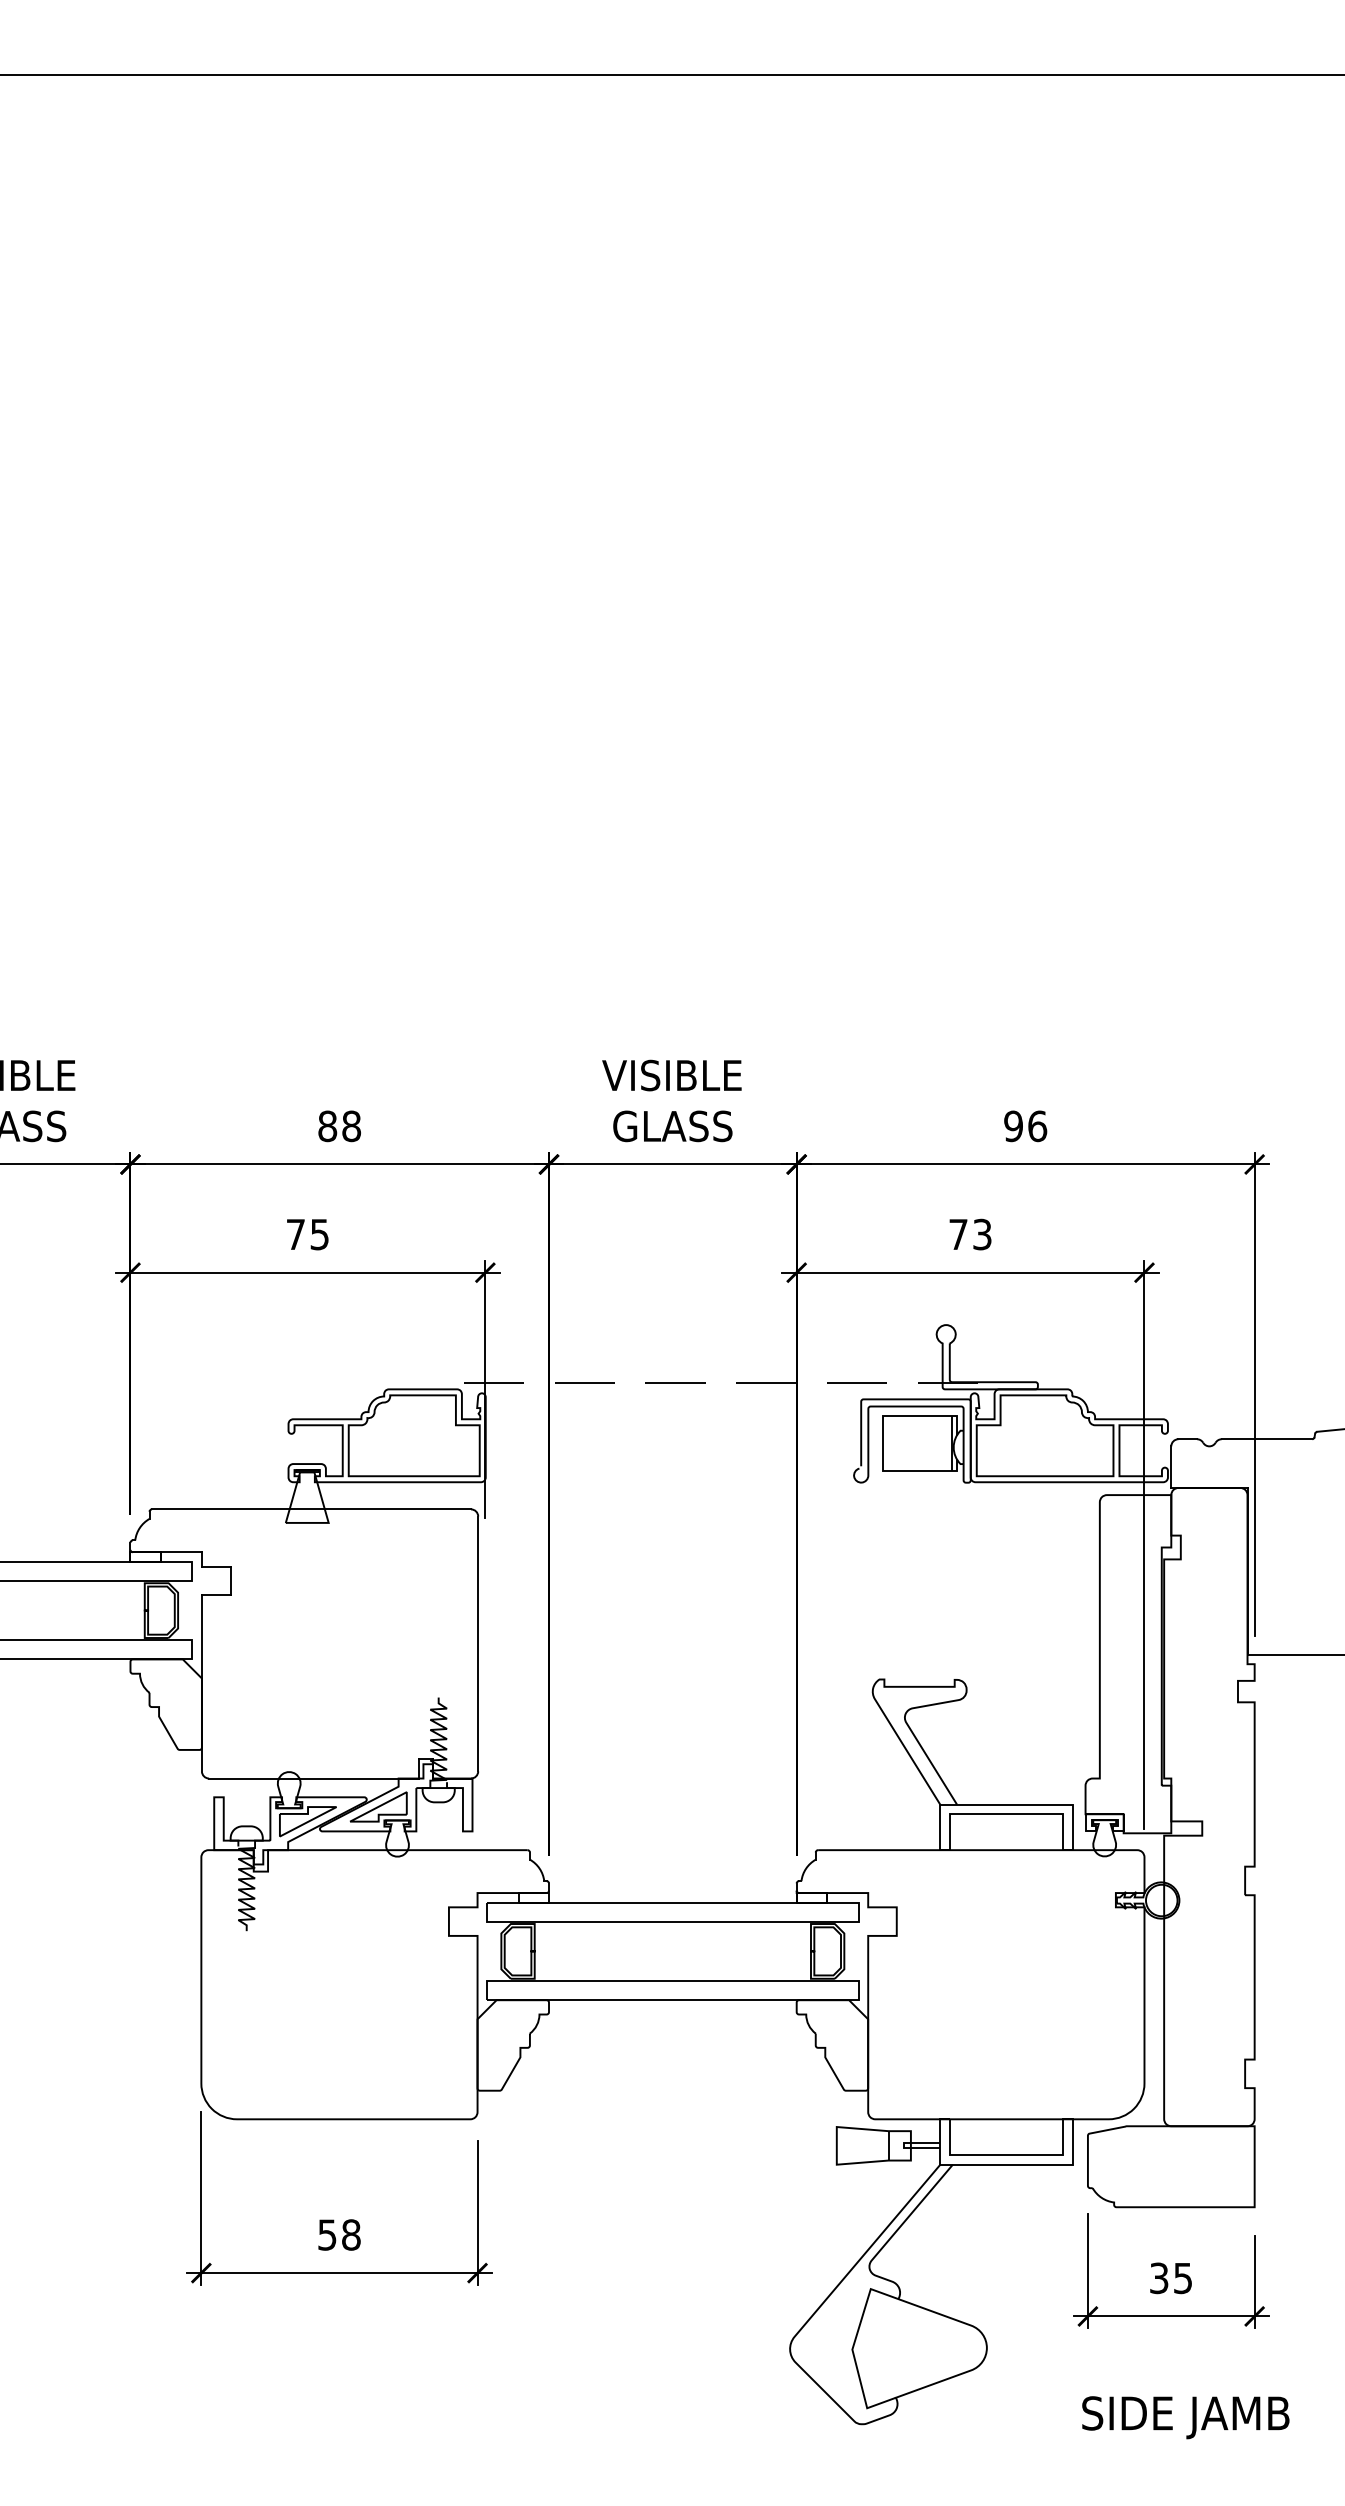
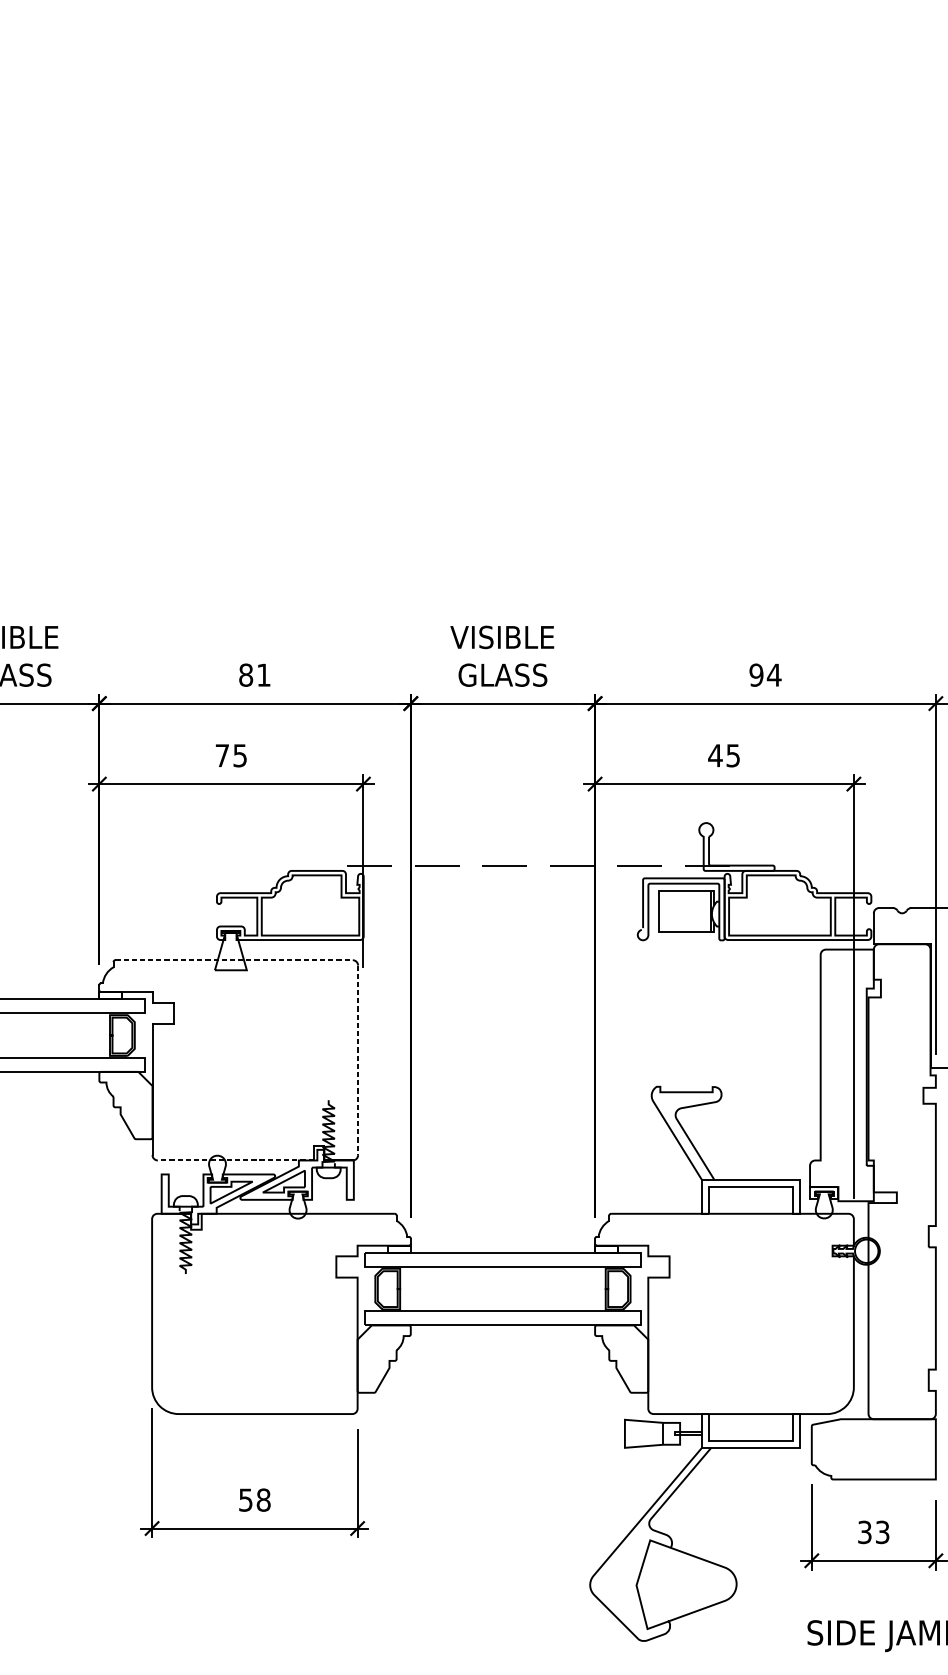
text: (351, 1126) -> (263, 675), 88 -> 81
text: (1037, 1126) -> (774, 675), 96 -> 94
text: (969, 1233) -> (723, 754), 73 -> 45
line: (311, 1509) -> (234, 960), solid -> dashed
line: (478, 1644) -> (358, 1060), solid -> dashed
line: (313, 1778) -> (235, 1160), solid -> dashed
text: (1183, 2277) -> (882, 1531), 35 -> 33

